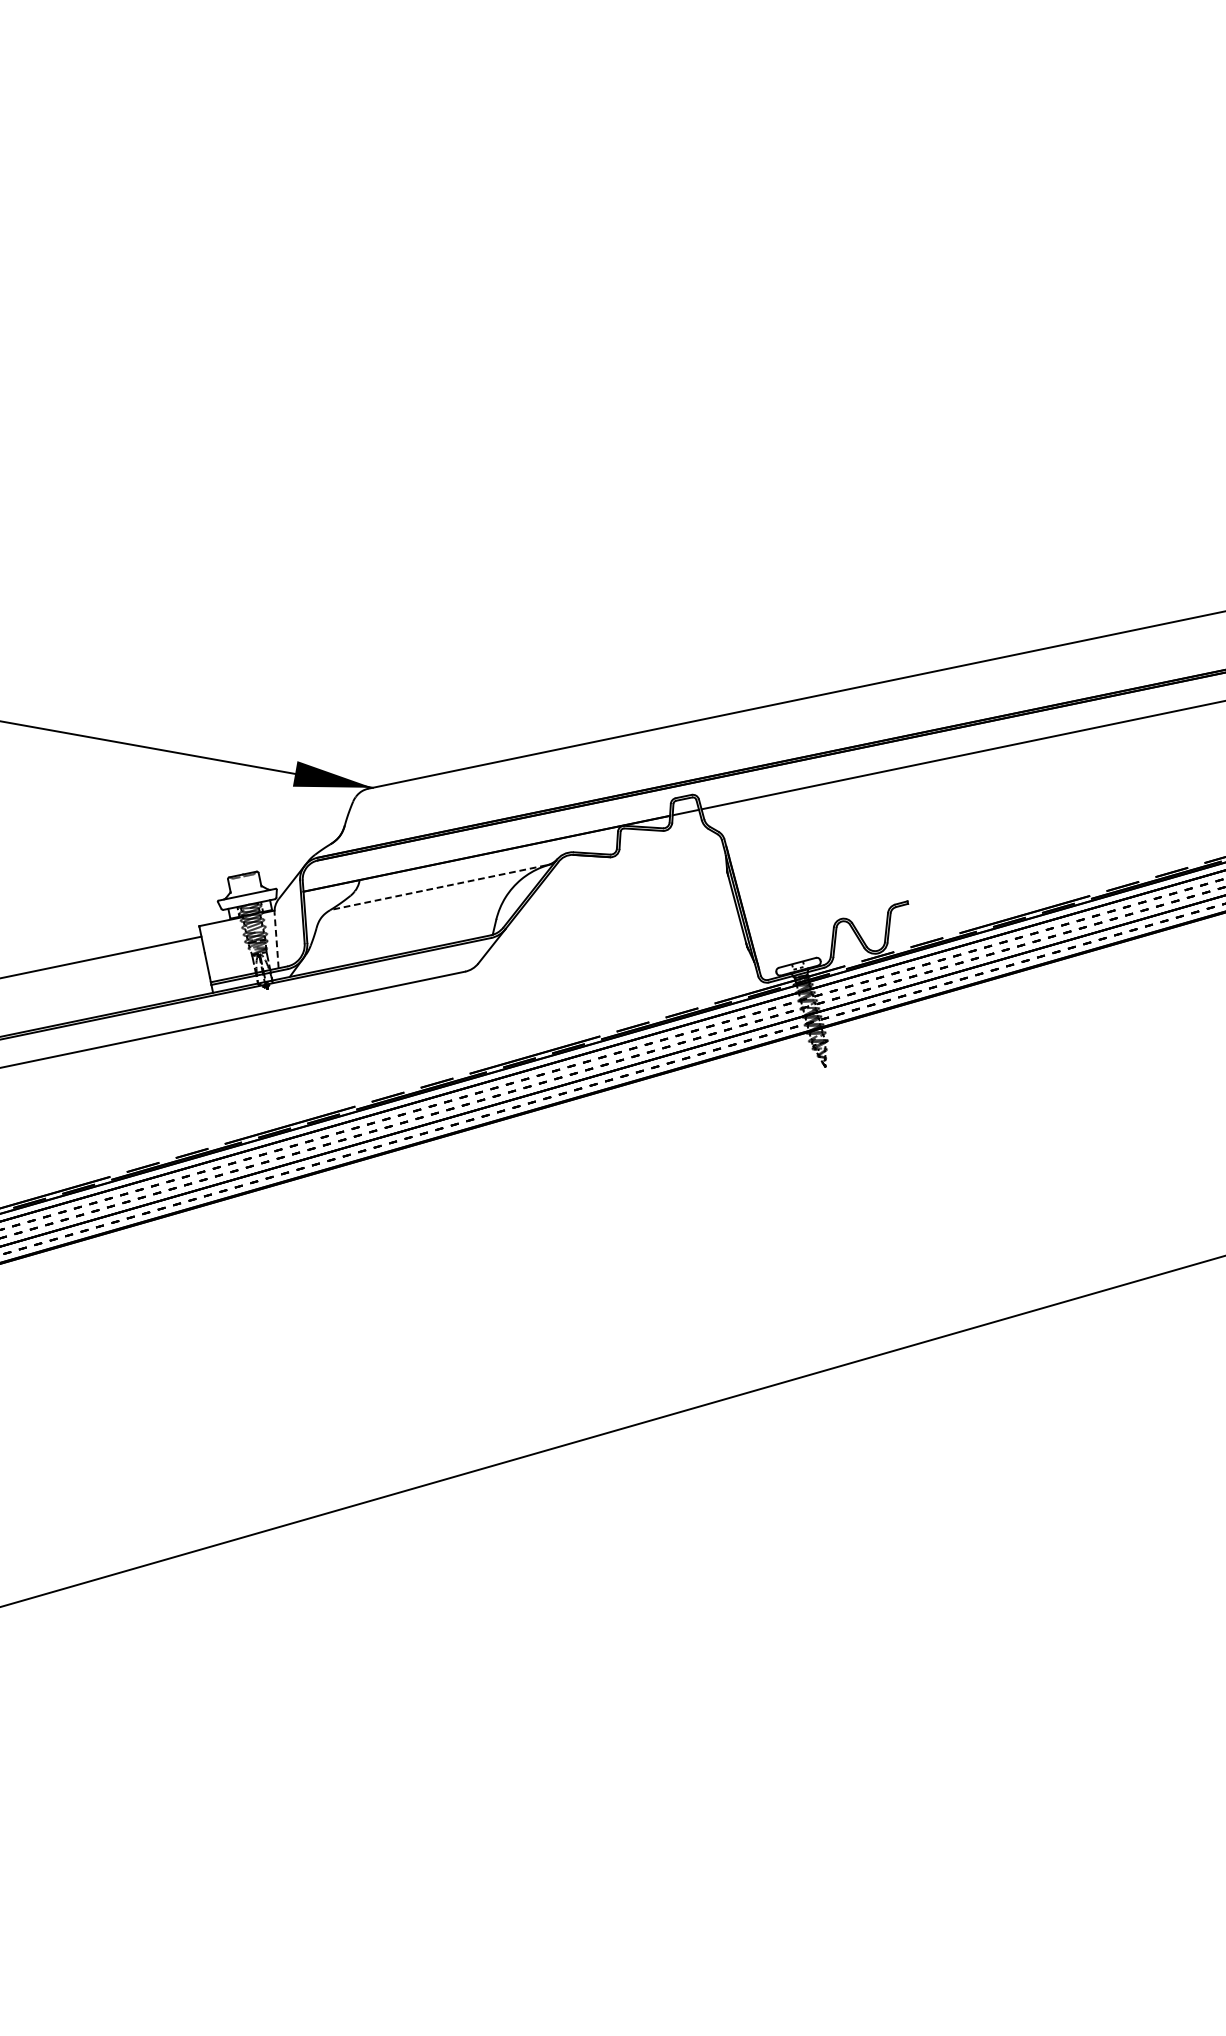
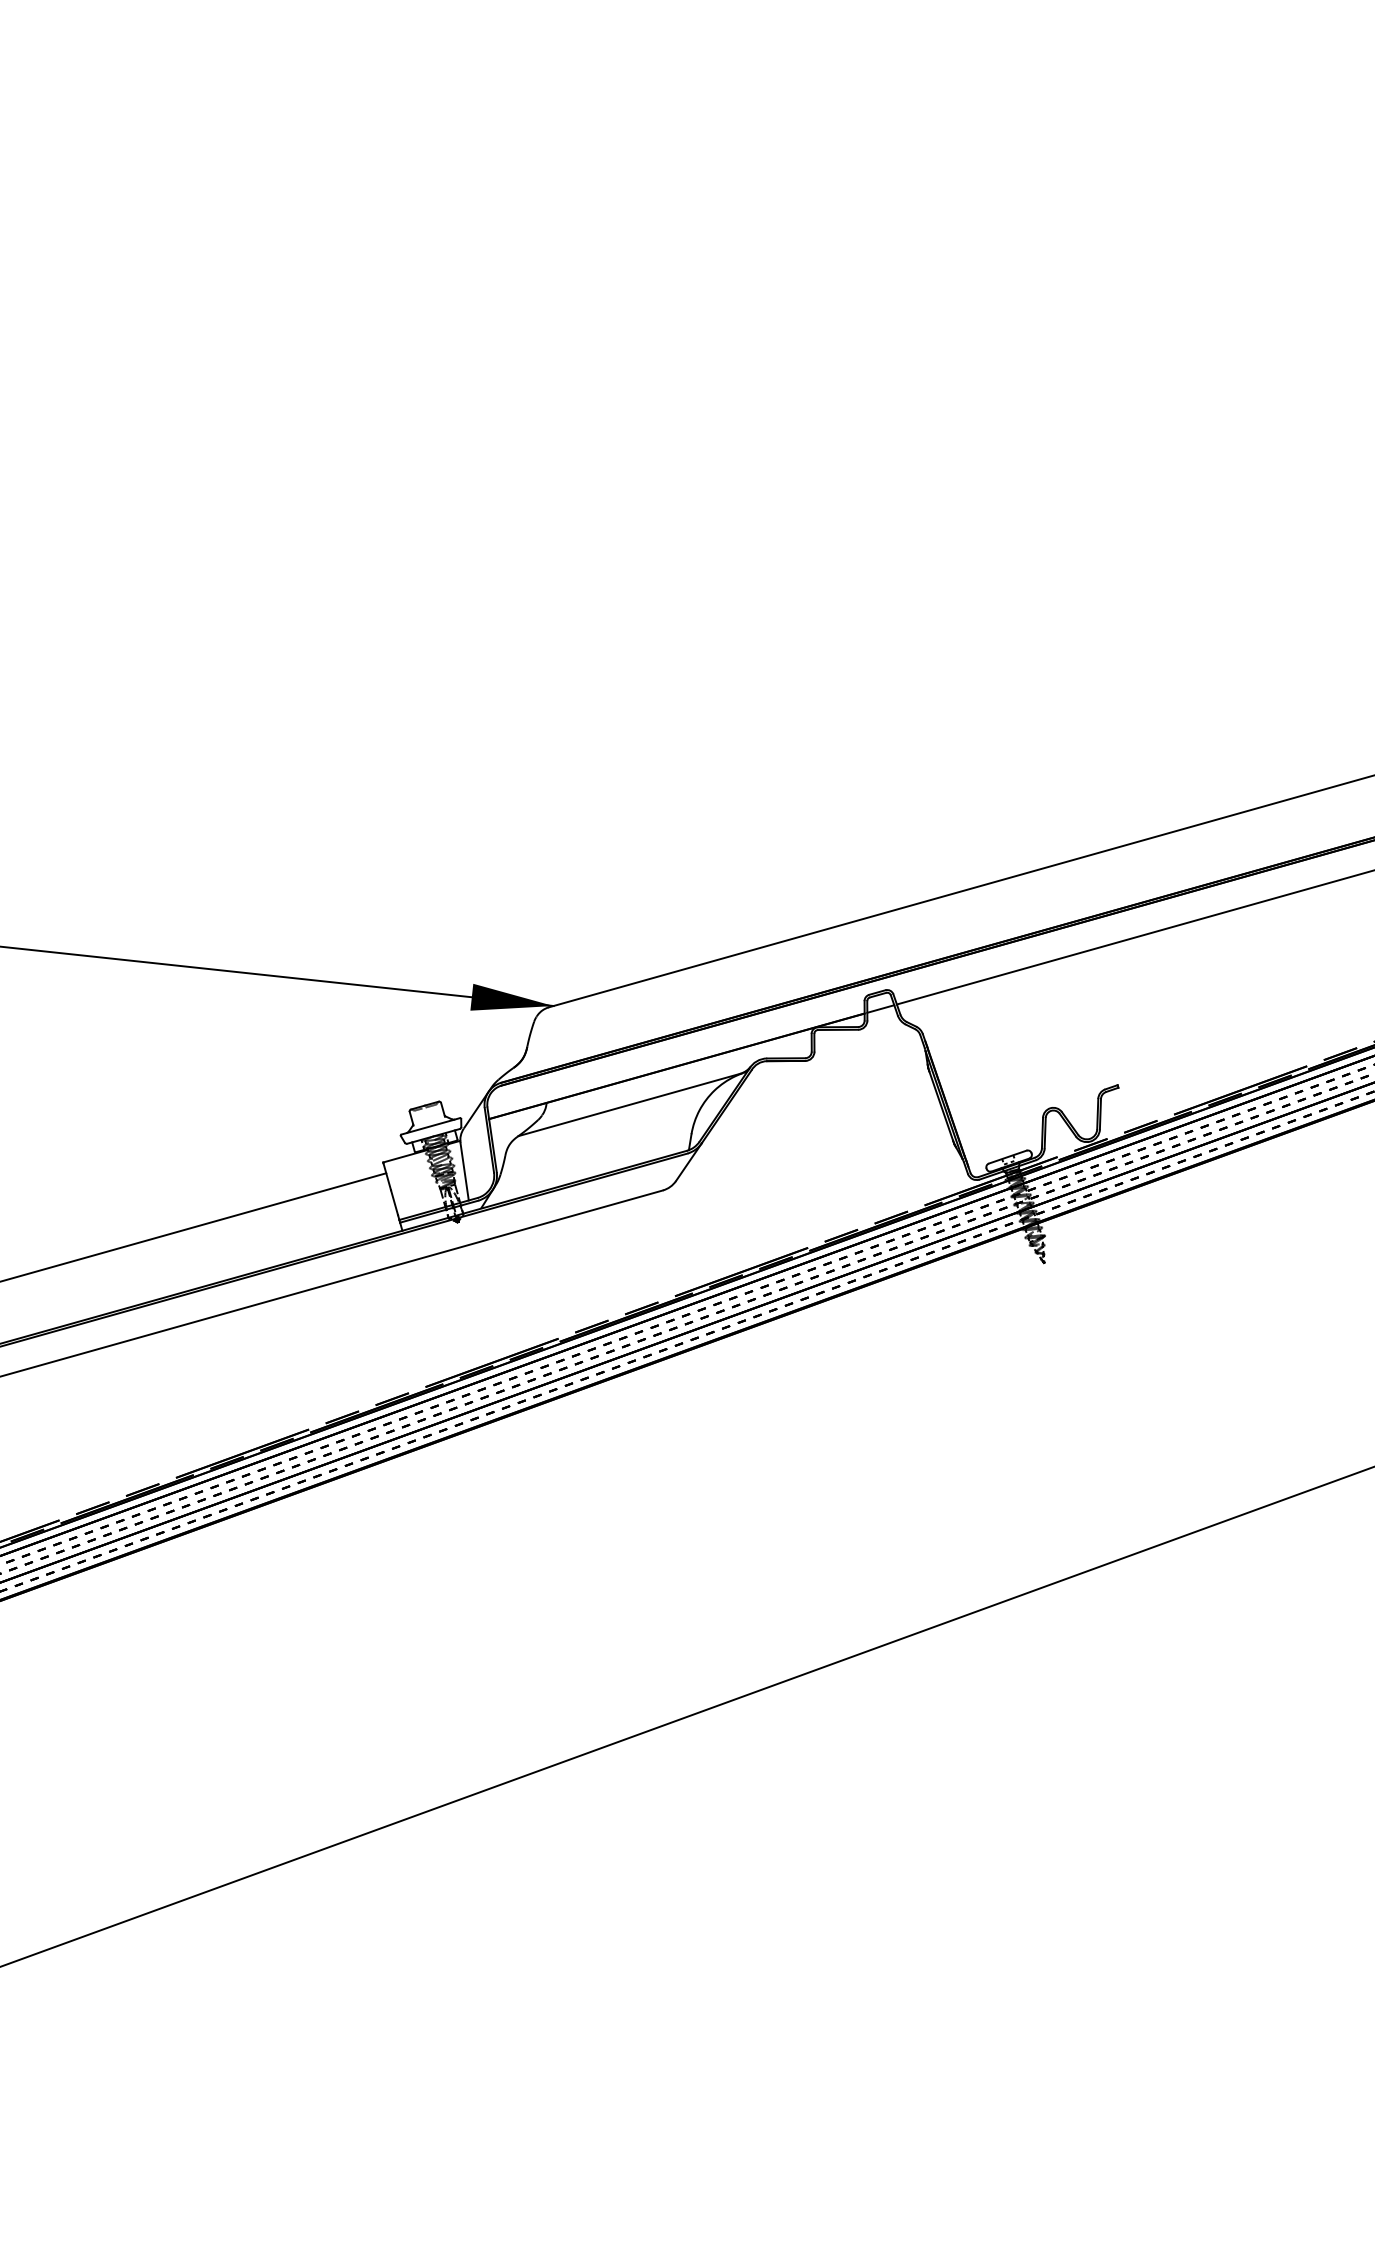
line: (437, 888) -> (628, 1105), dashed -> solid
line: (276, 940) -> (464, 1171), dashed -> solid

